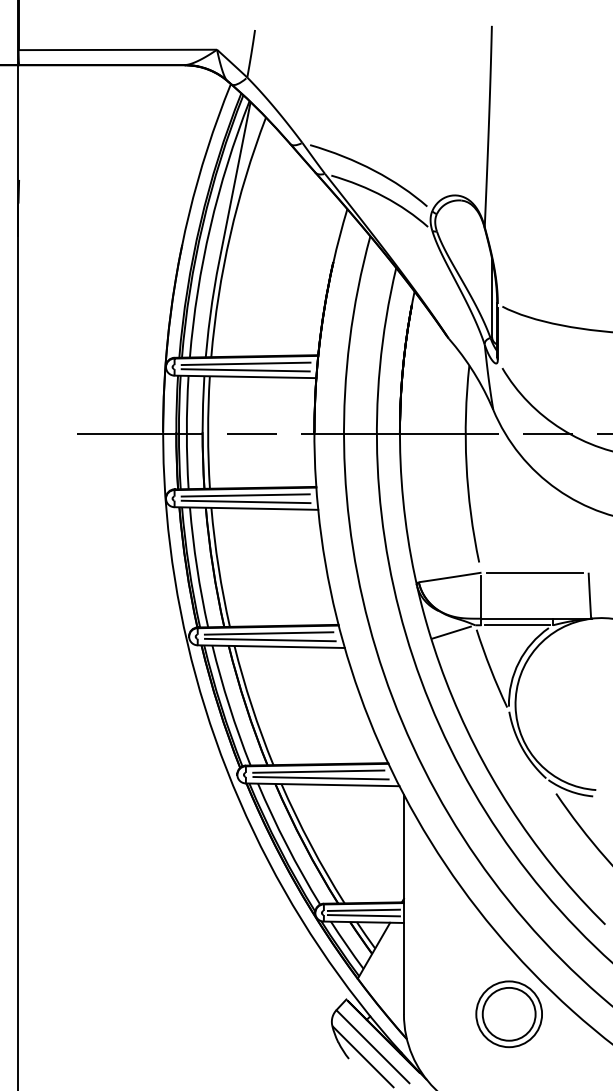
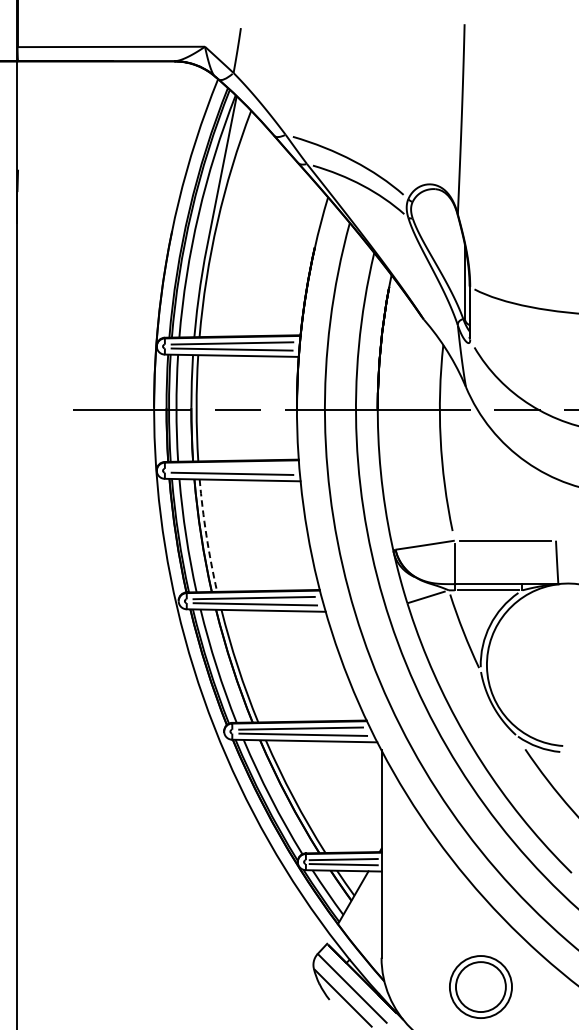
line: (245, 495) -> (231, 467), removed
arc: (218, 567) -> (206, 535), solid -> dashed
part: (508, 1014) -> (480, 987), moved

